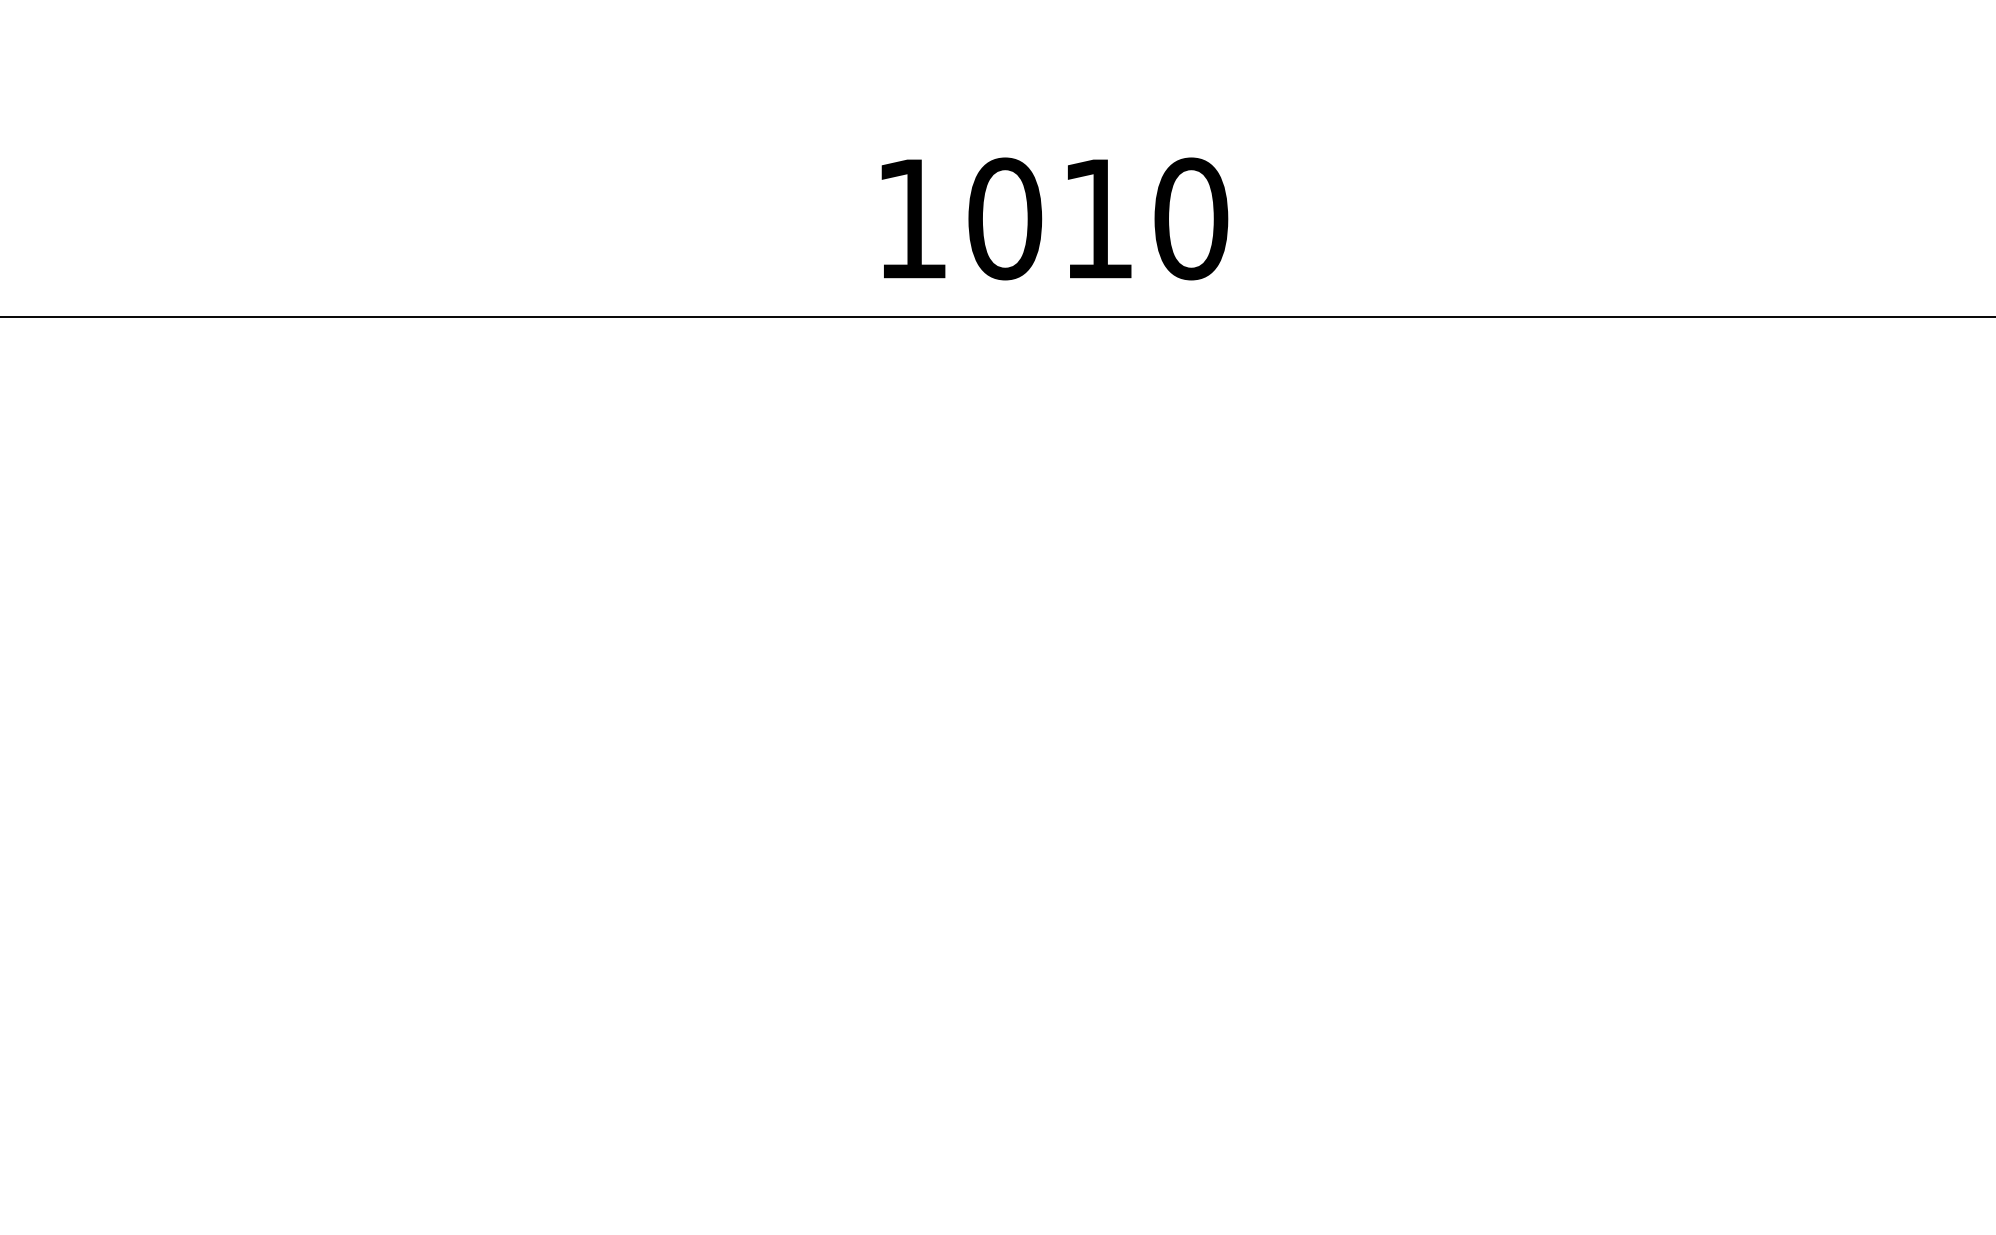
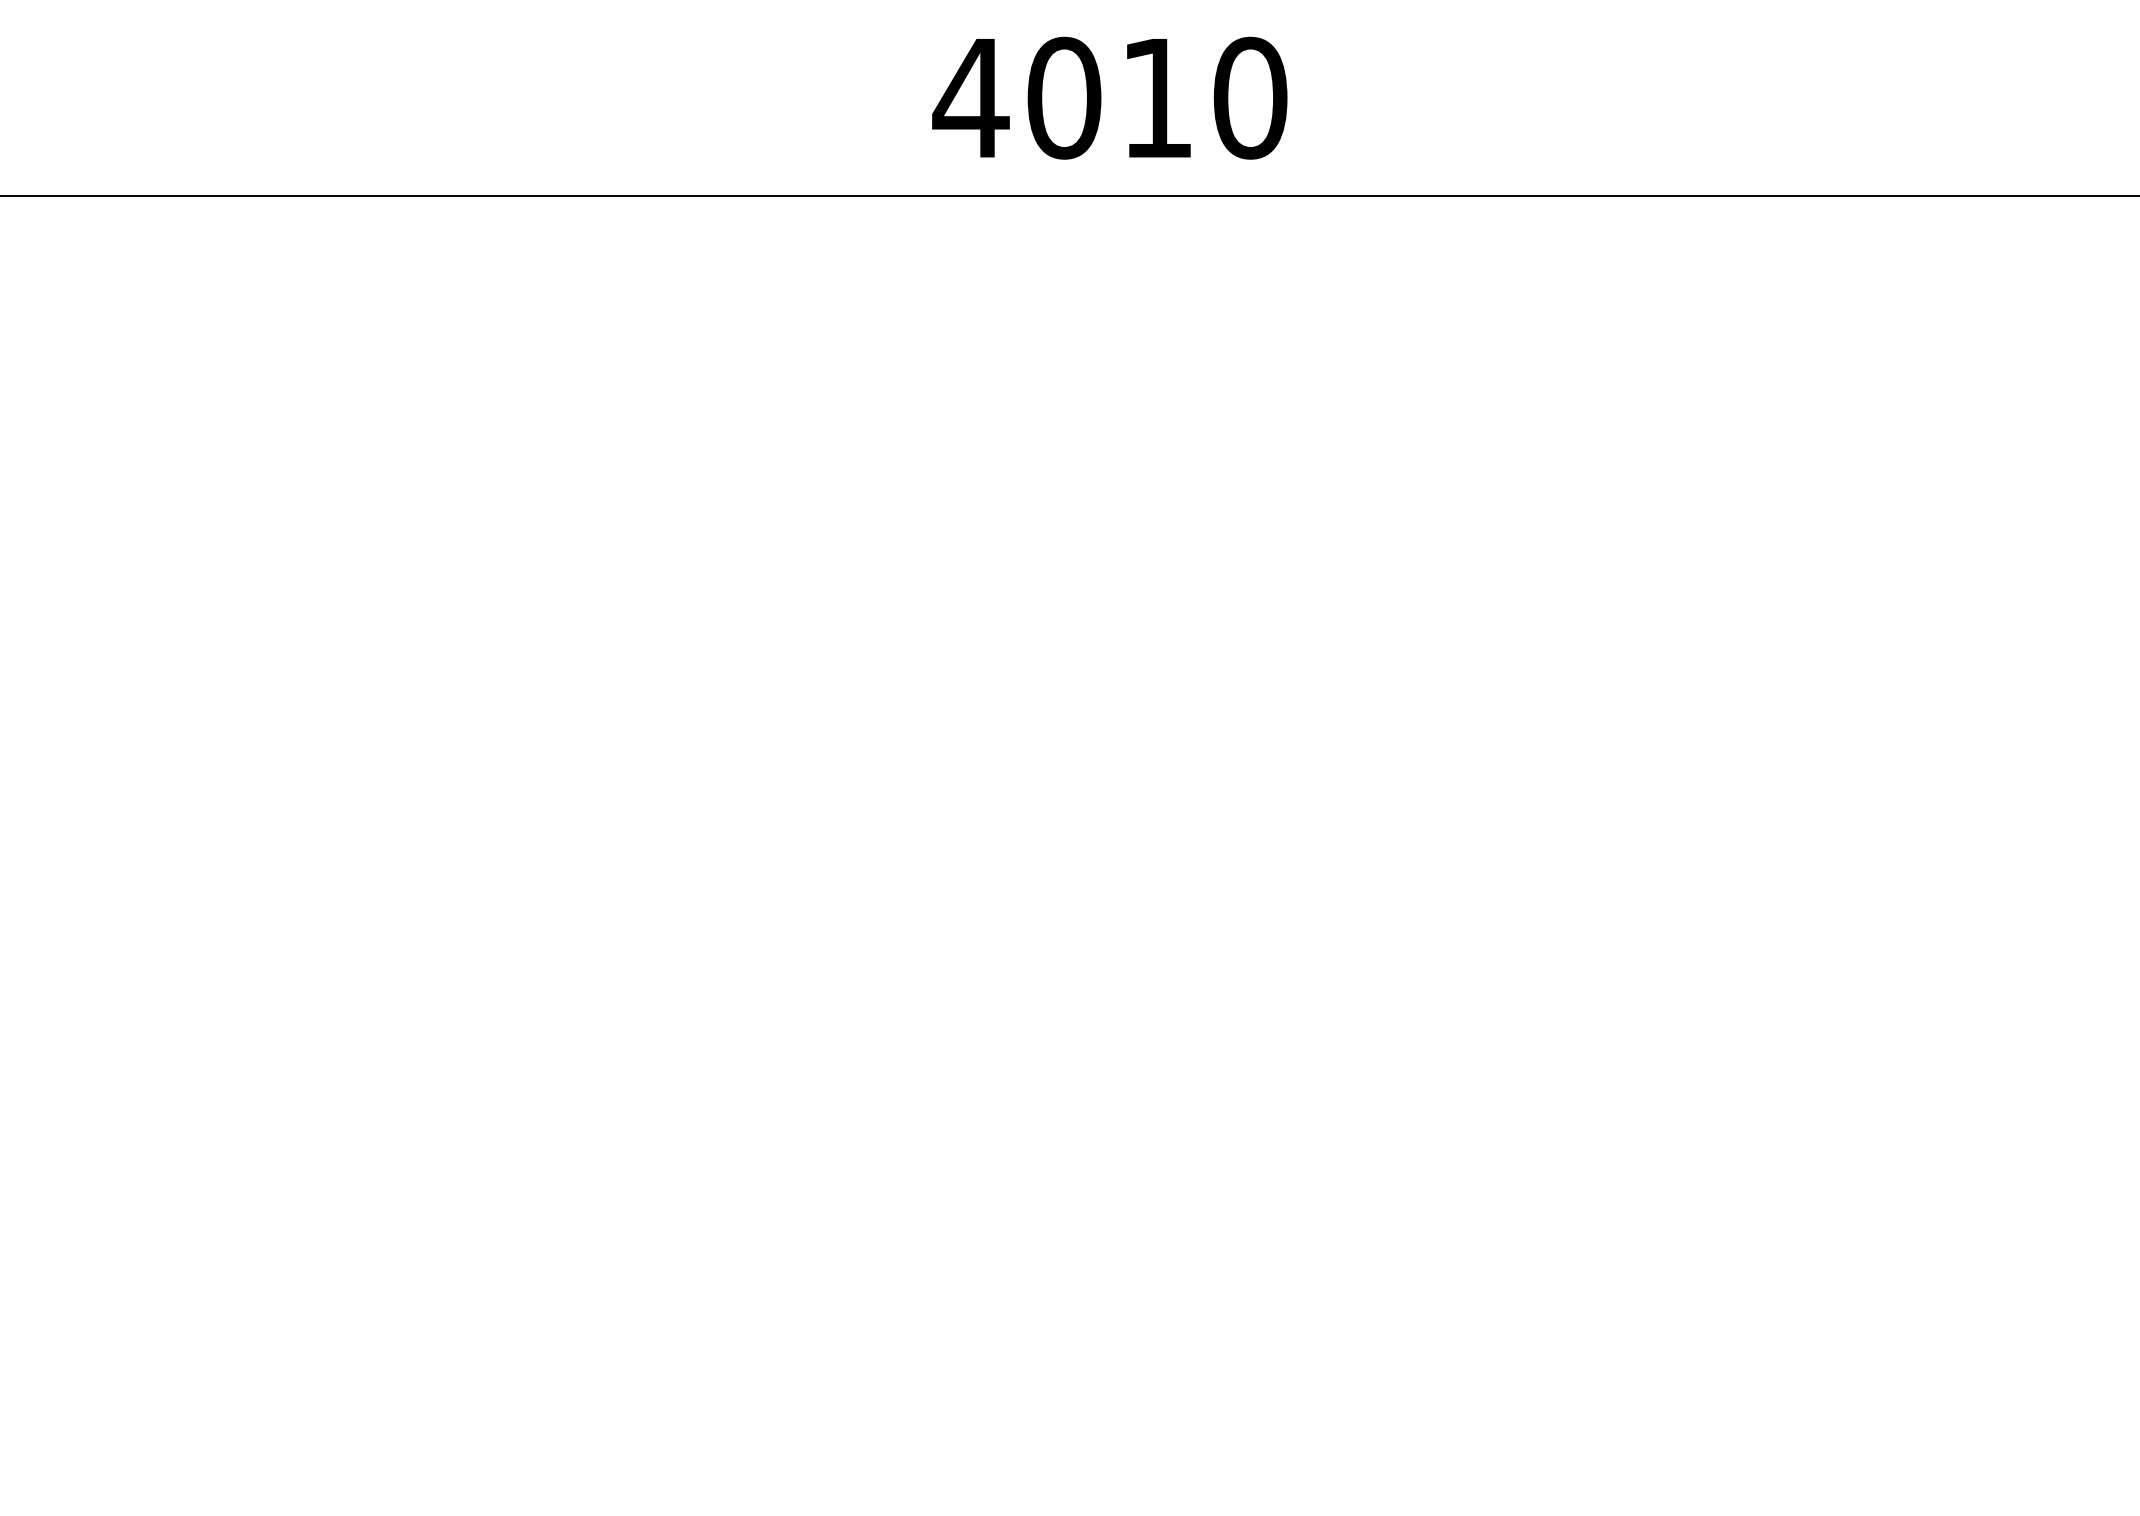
text: (911, 219) -> (970, 98), 1010 -> 4010

